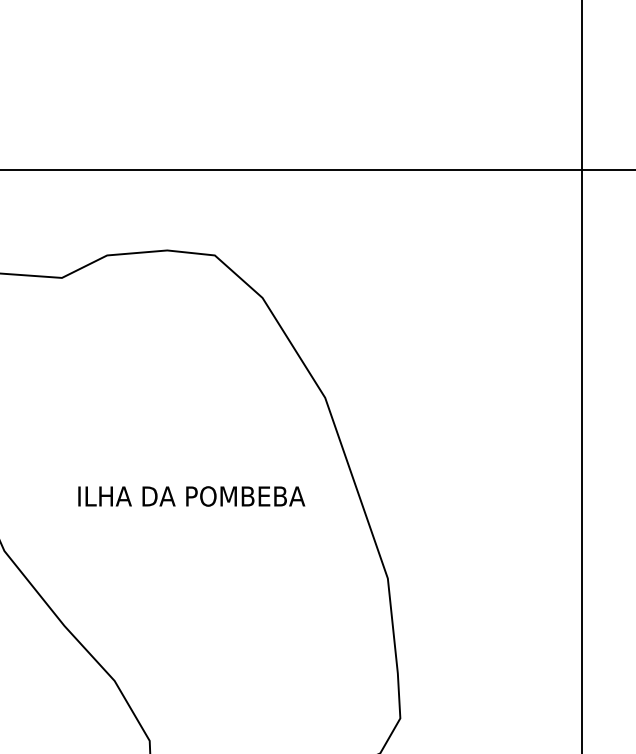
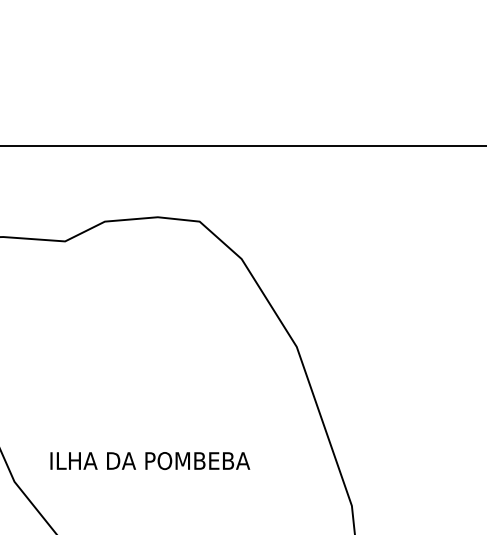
text: (191, 496) -> (150, 461), moved

